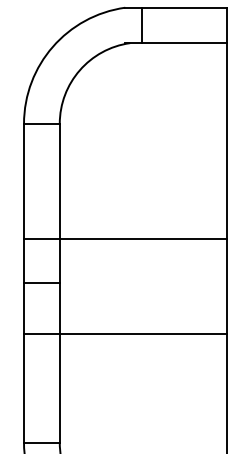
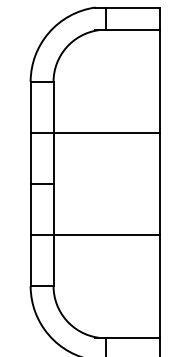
line: (125, 238) -> (95, 133), moved
line: (125, 334) -> (95, 234), moved

